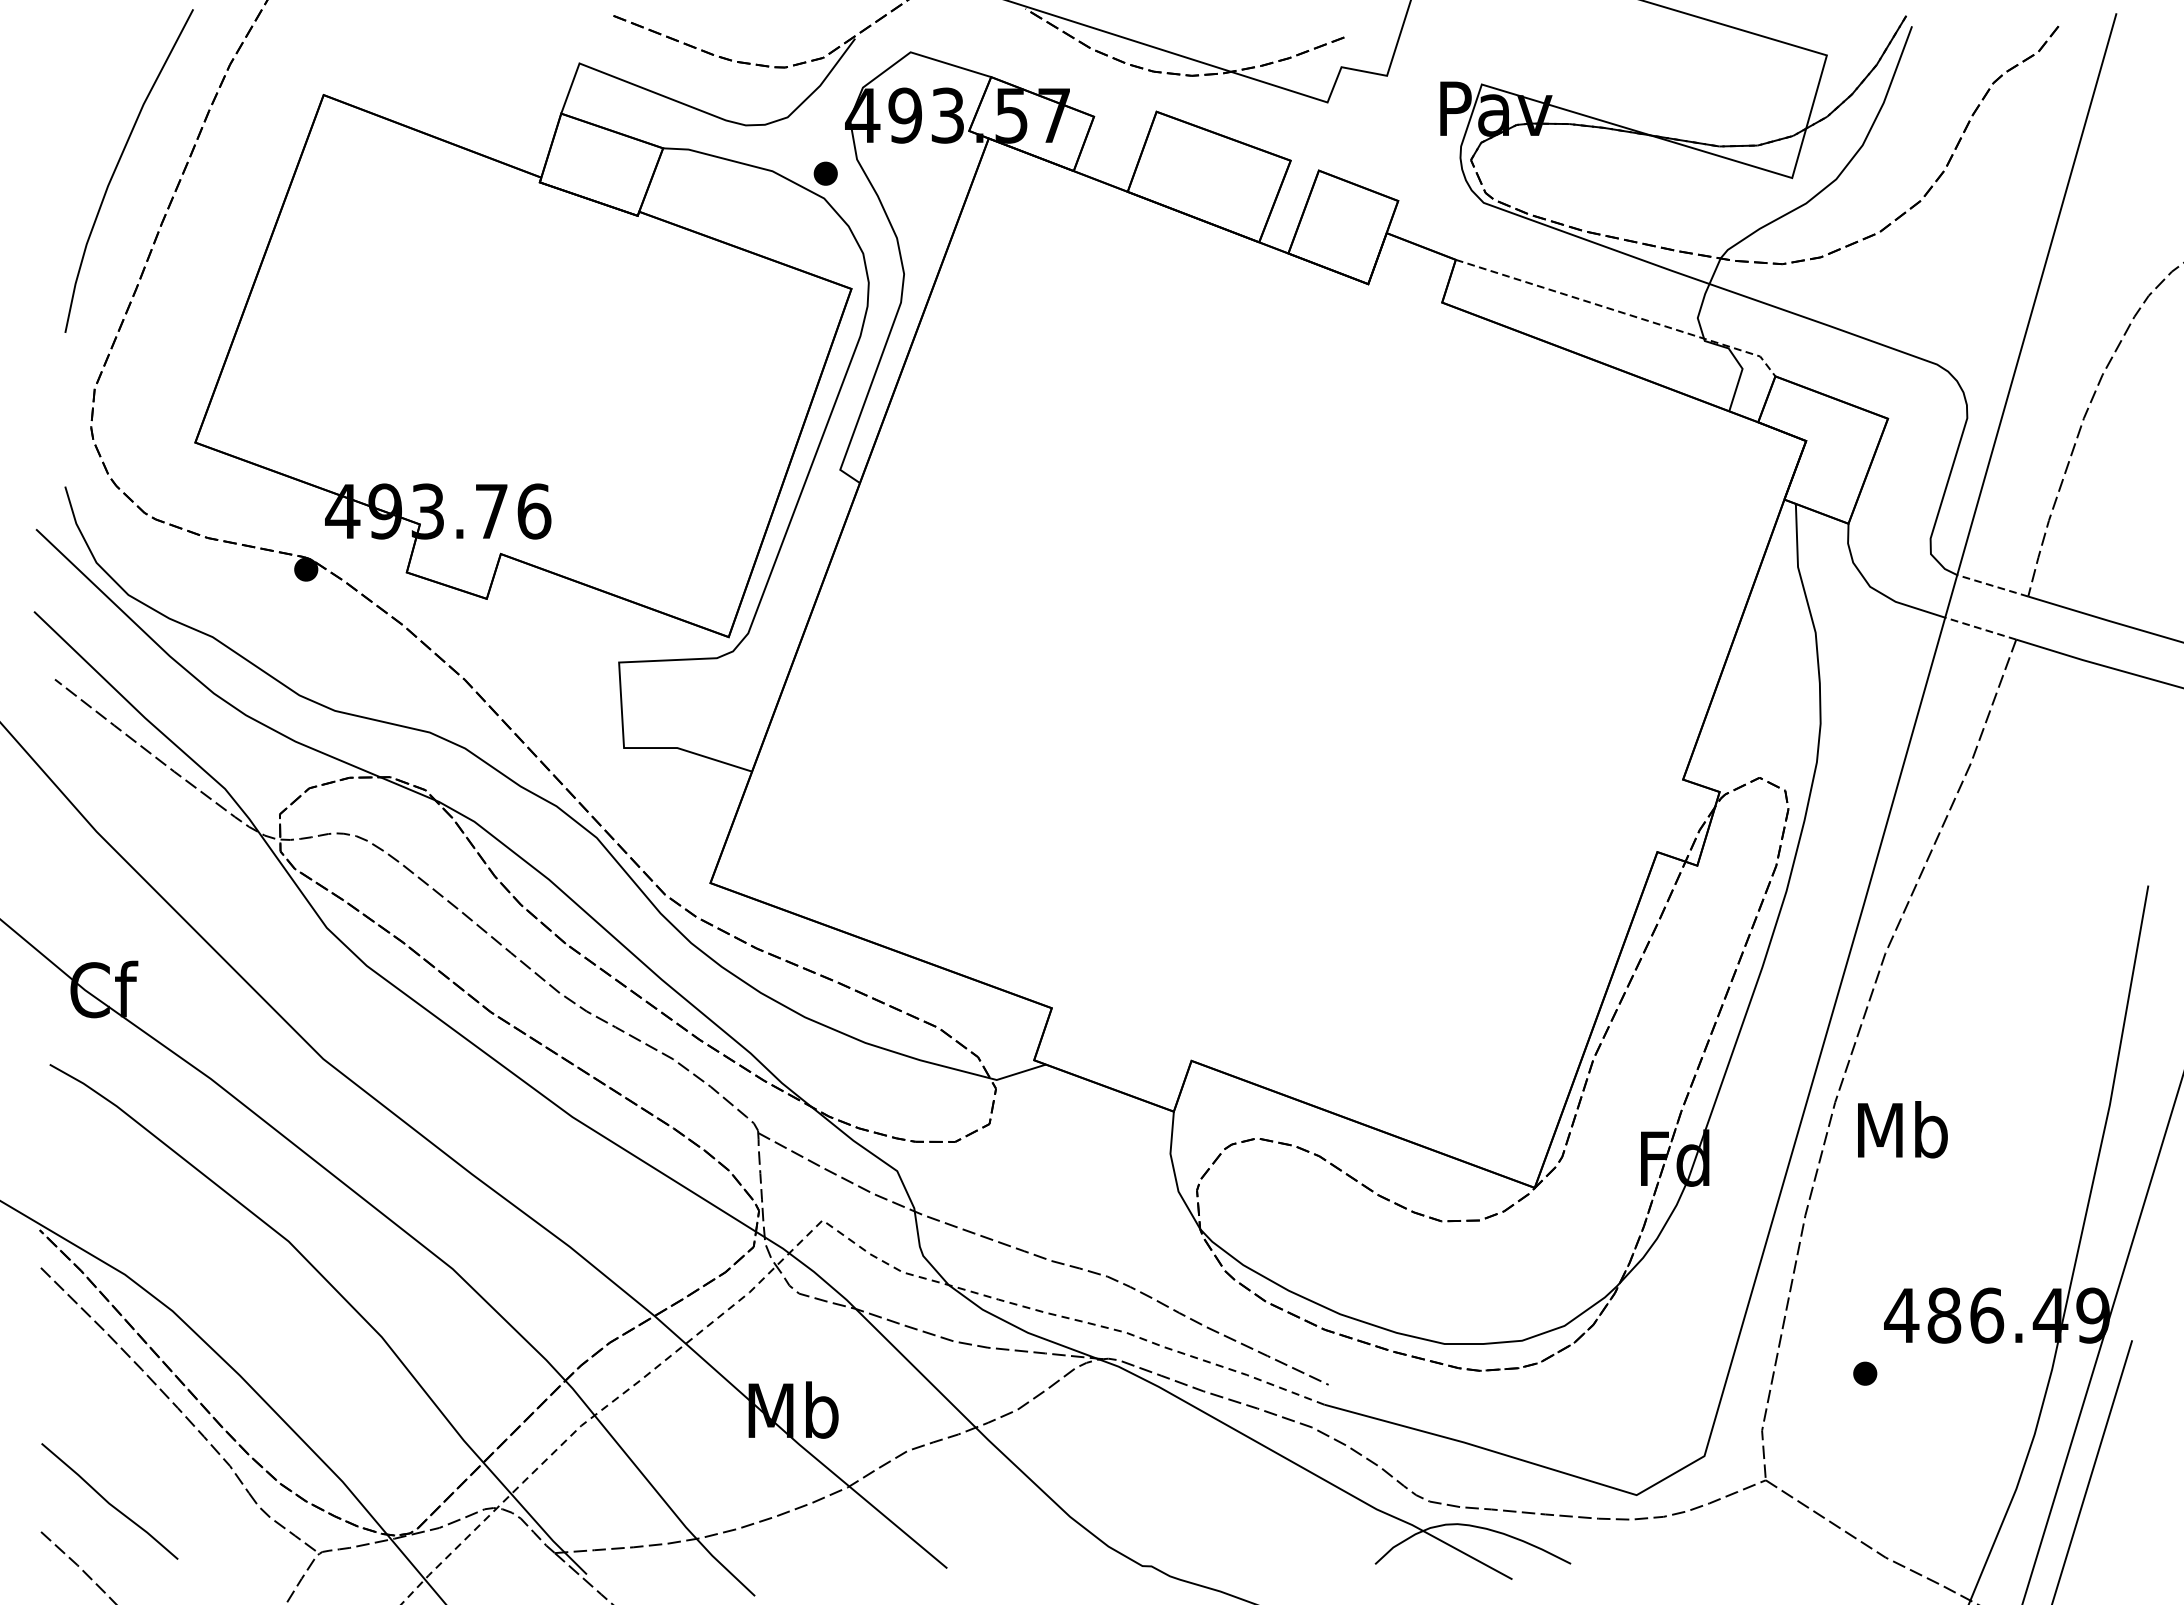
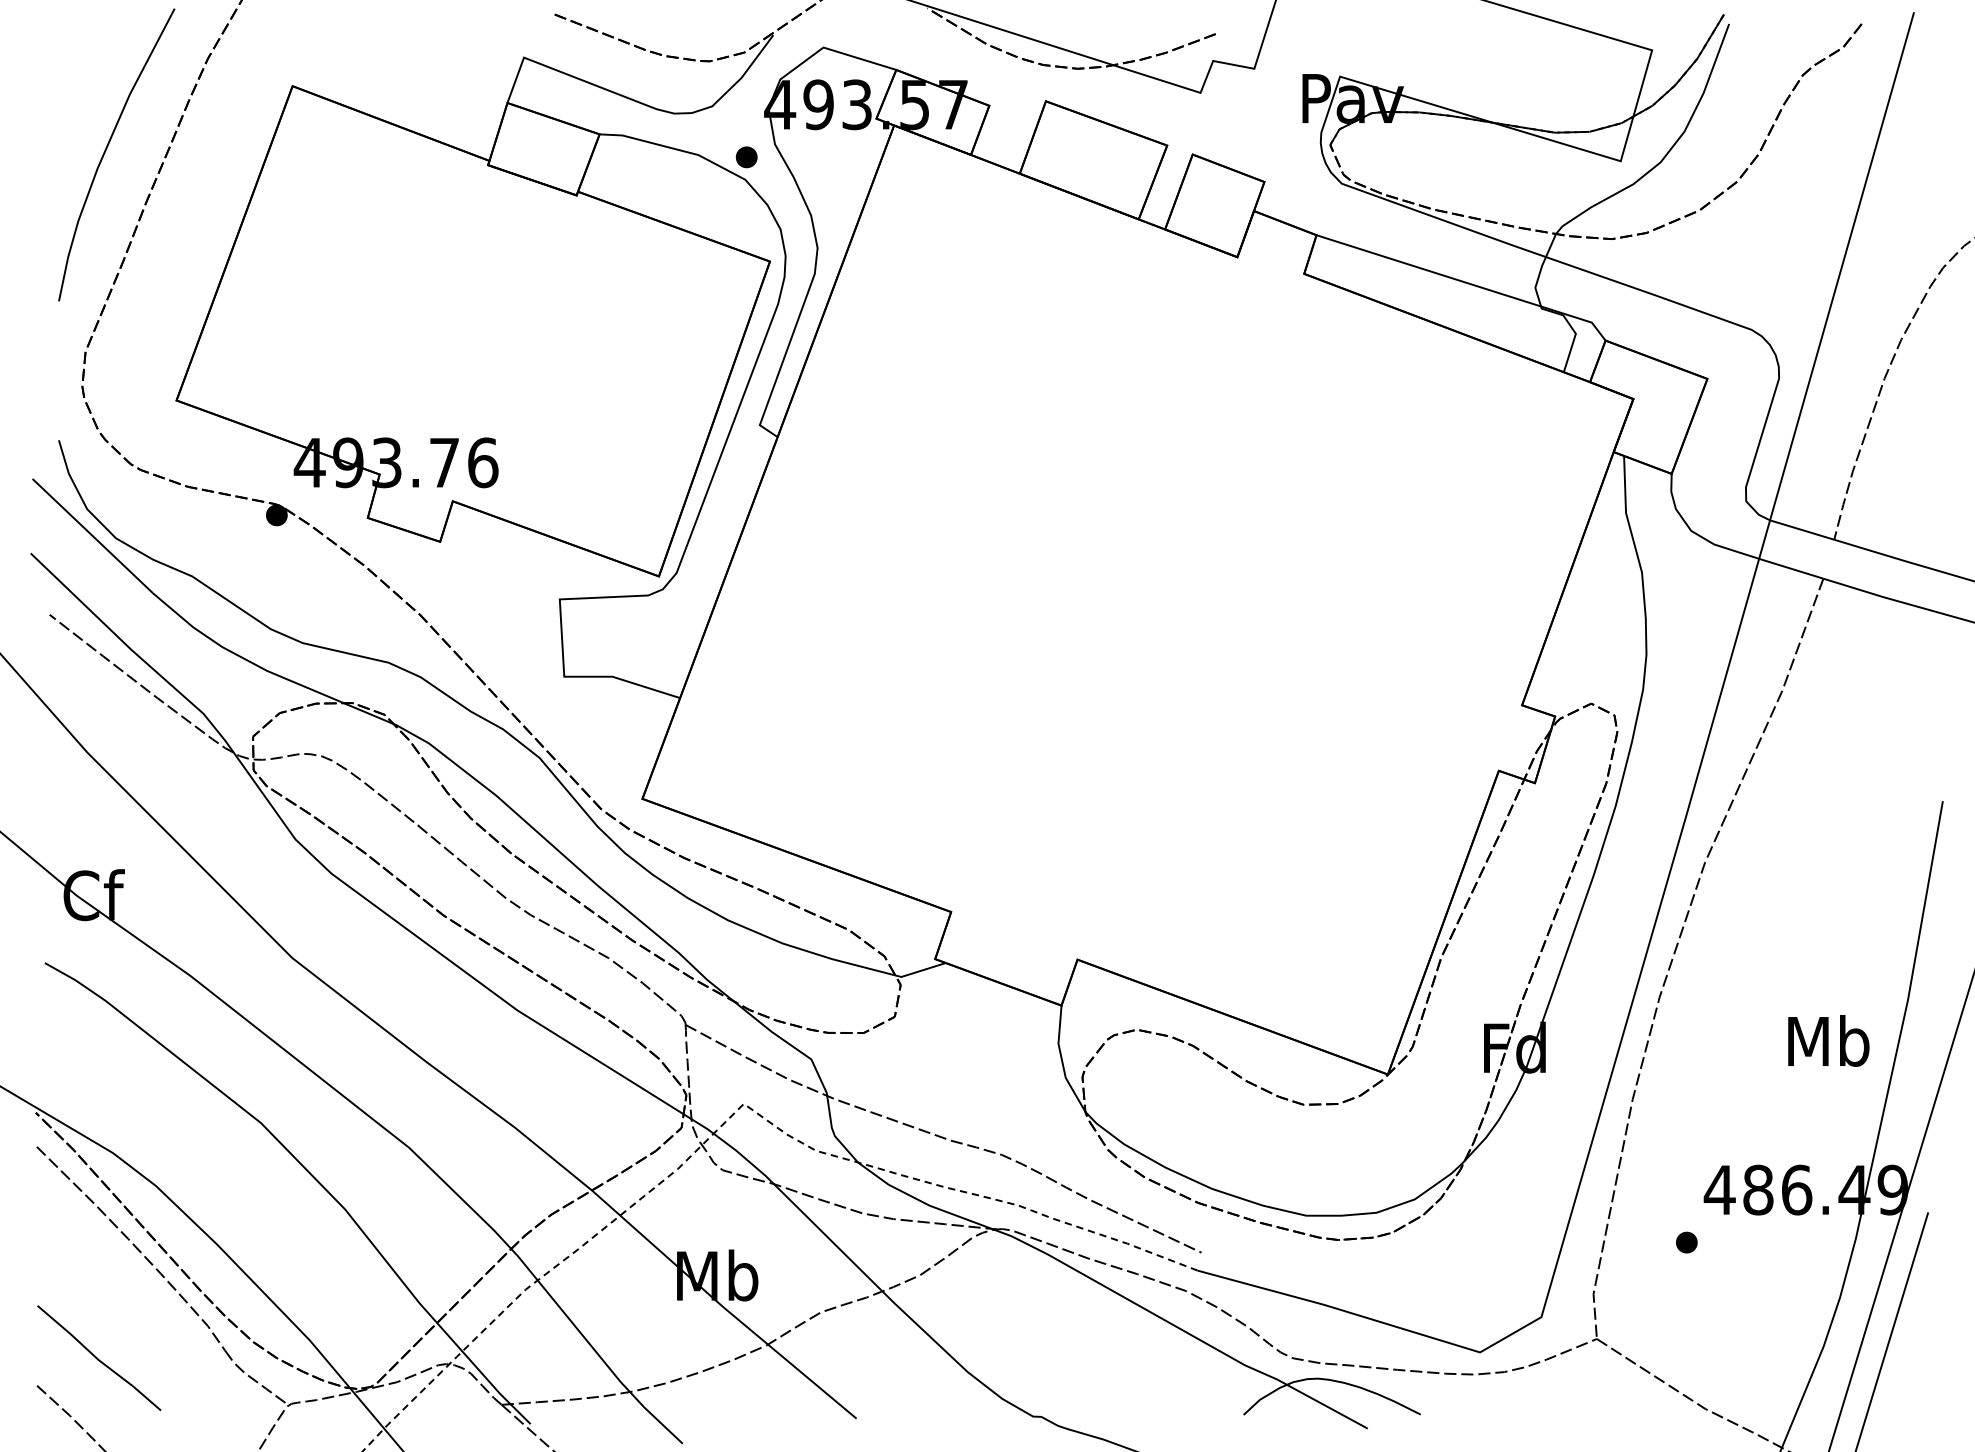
line: (1621, 312) -> (1466, 282), dashed -> solid
line: (1993, 586) -> (1802, 530), dashed -> solid
line: (1980, 628) -> (1791, 568), dashed -> solid
text: (1902, 1129) -> (1828, 1040), moved

